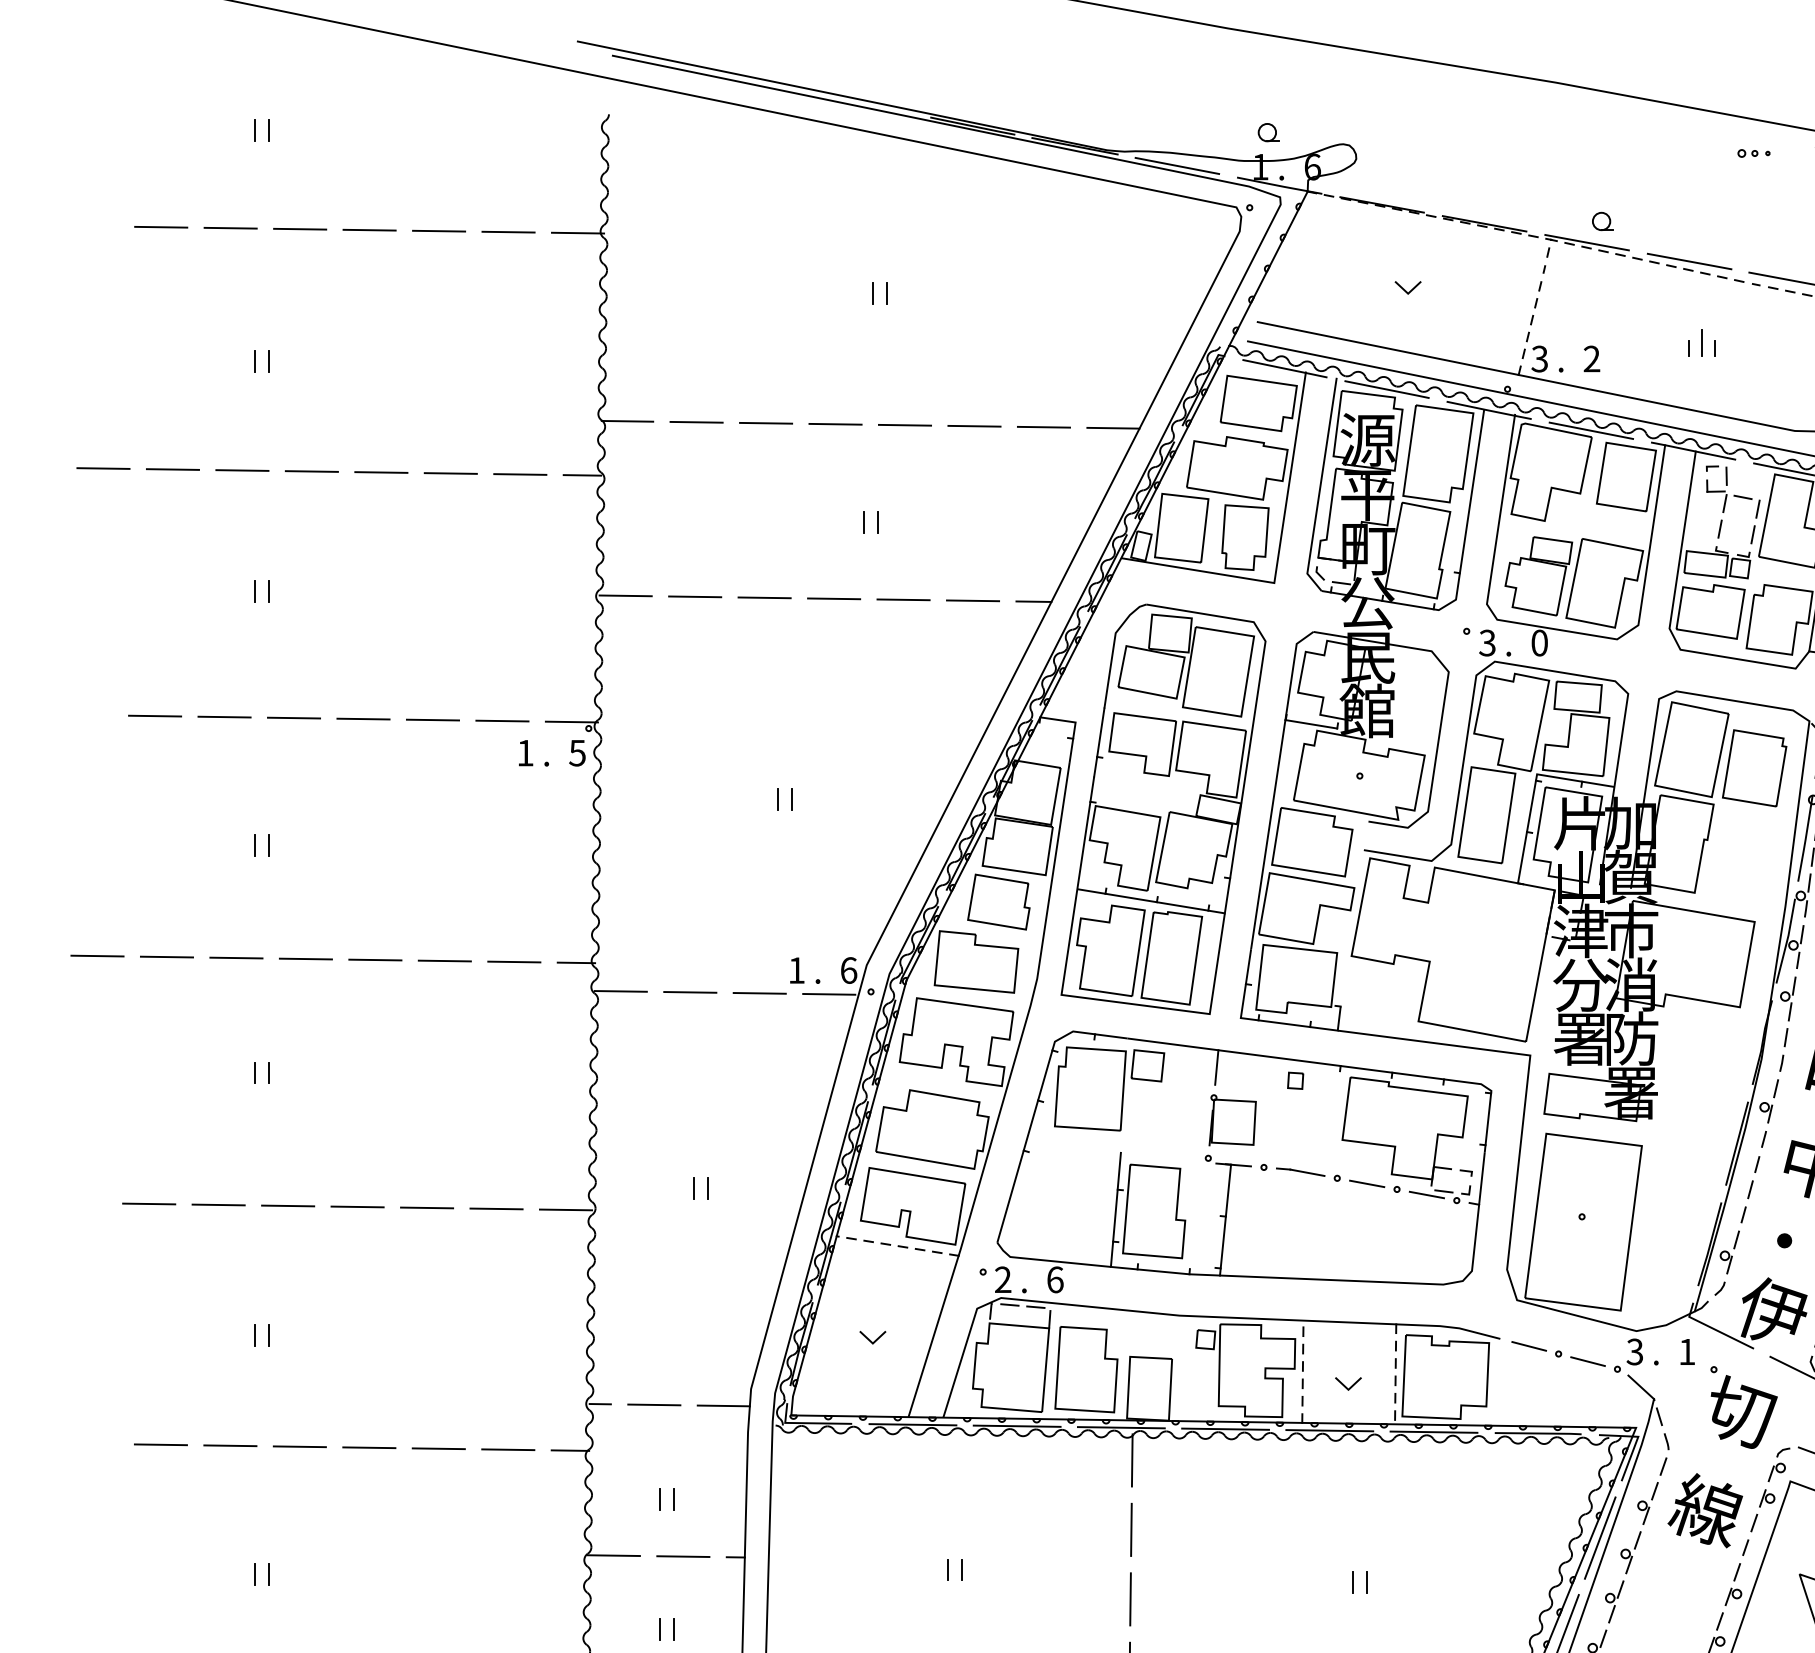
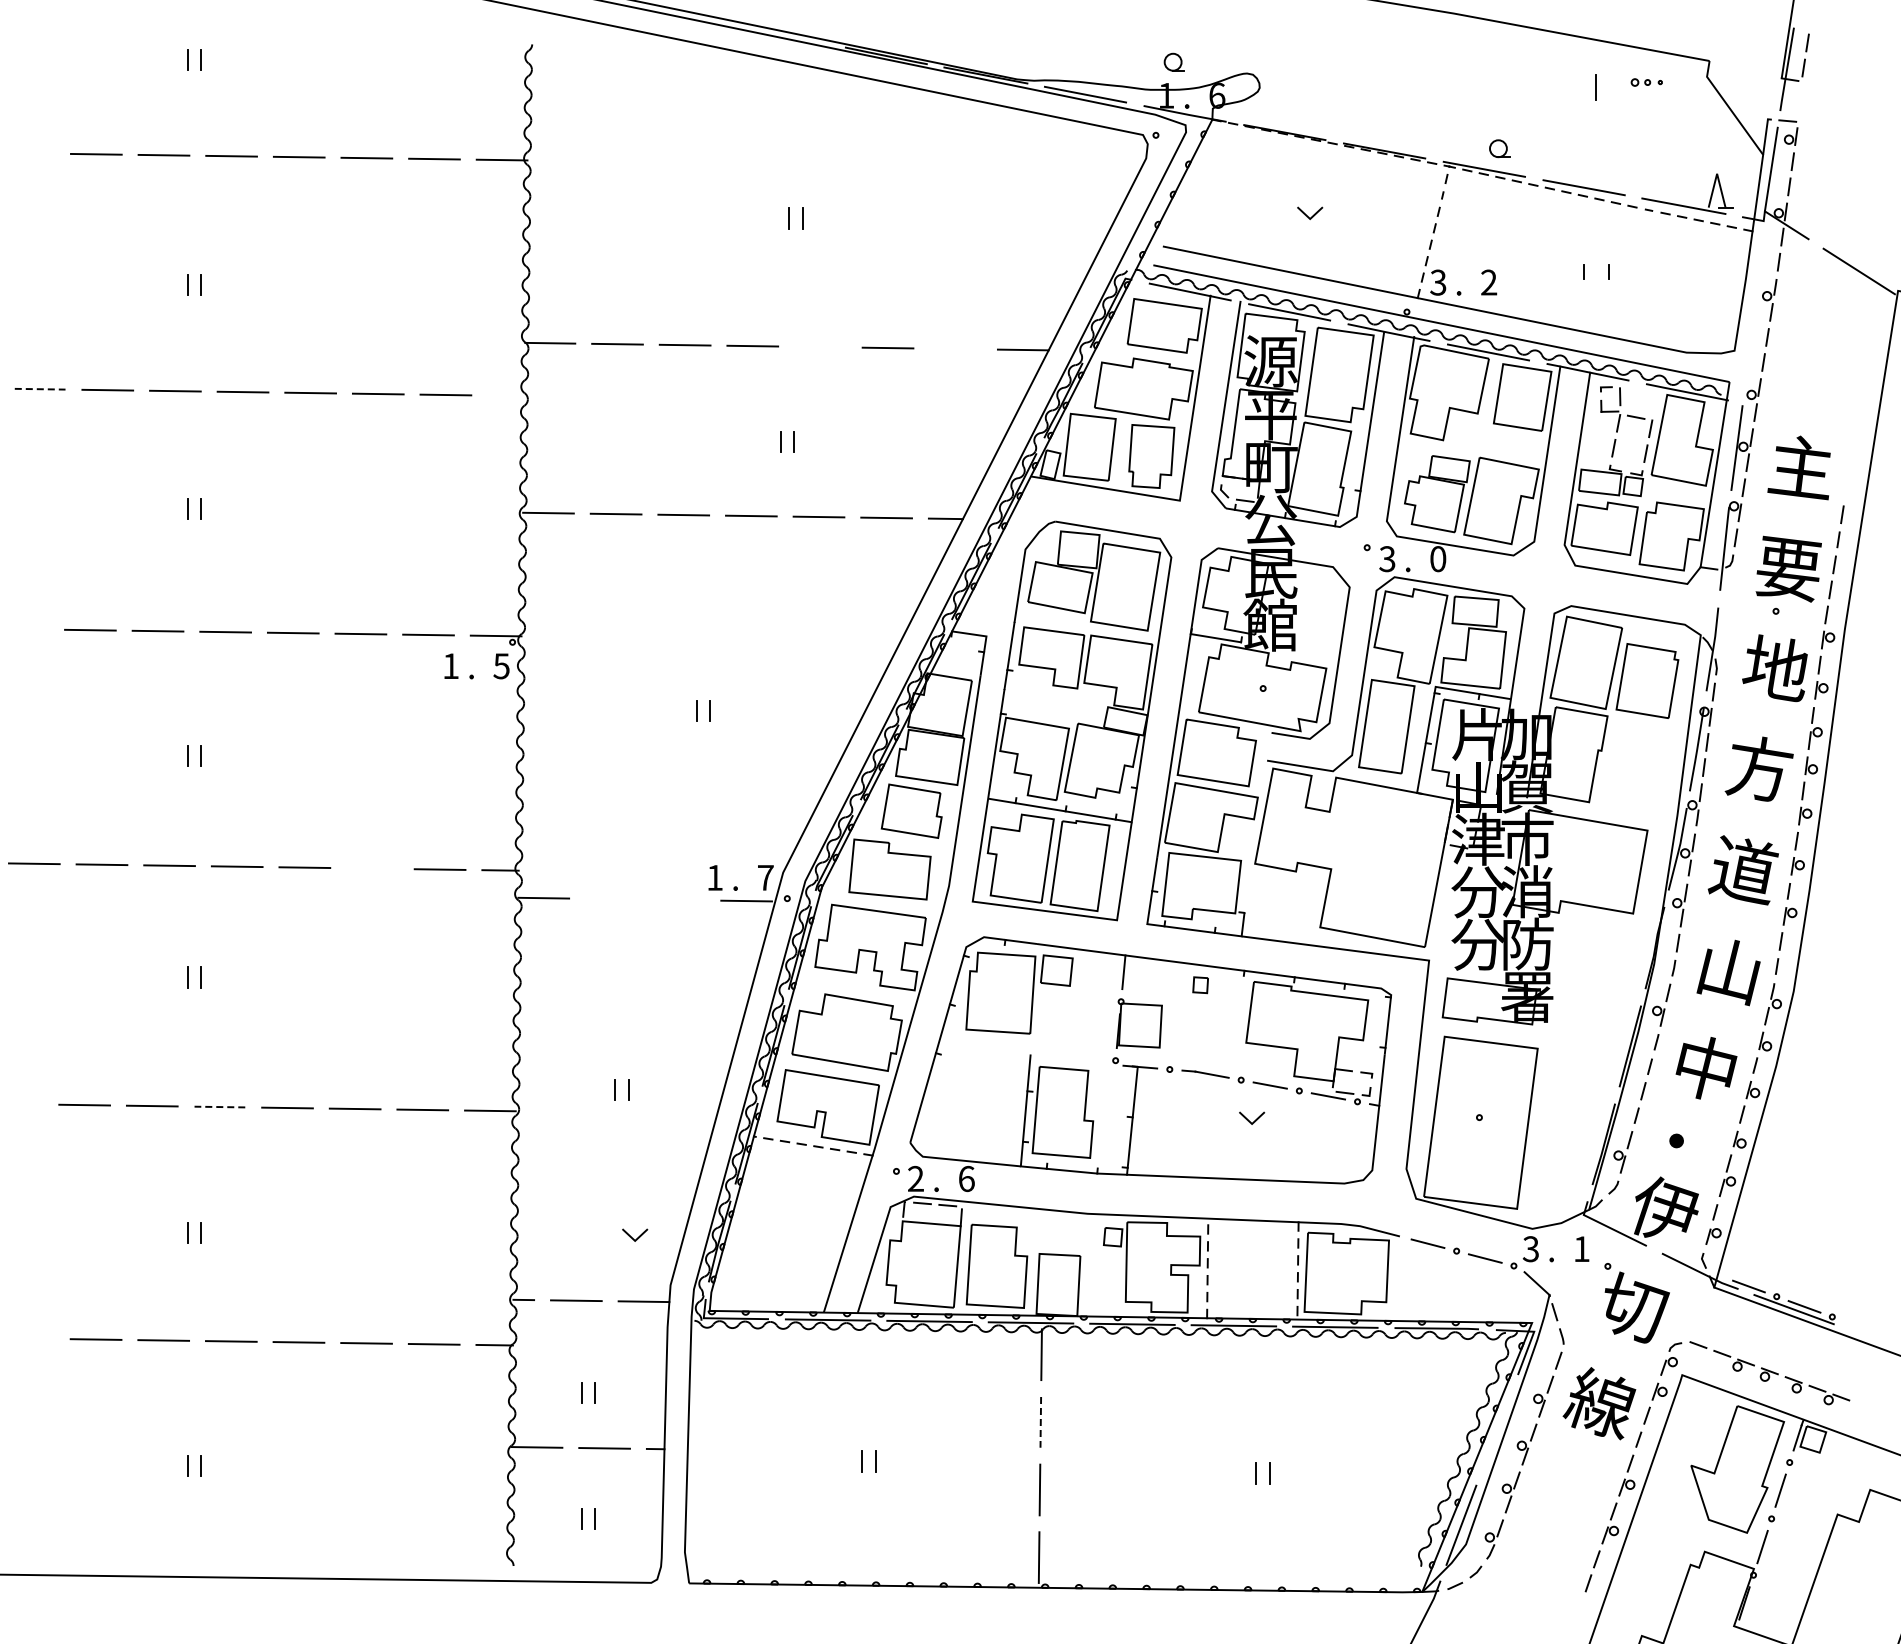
line: (1701, 342) -> (1595, 87), moved
line: (905, 424) -> (820, 346), removed
line: (1043, 426) -> (955, 348), removed
line: (103, 468) -> (40, 389), solid -> dashed
line: (582, 474) -> (506, 395), removed
line: (444, 960) -> (372, 868), removed
text: (848, 970) -> (765, 877), 6 -> 7
line: (690, 991) -> (611, 898), removed
line: (759, 992) -> (678, 899), removed
text: (1580, 1038) -> (1477, 944), 署 -> 分
line: (287, 1206) -> (219, 1107), solid -> dashed
line: (876, 1338) -> (638, 1236), moved
line: (1351, 1385) -> (1255, 1119), moved
line: (1131, 1530) -> (1040, 1422), solid -> dashed
line: (1600, 1537) -> (1497, 1429), removed

